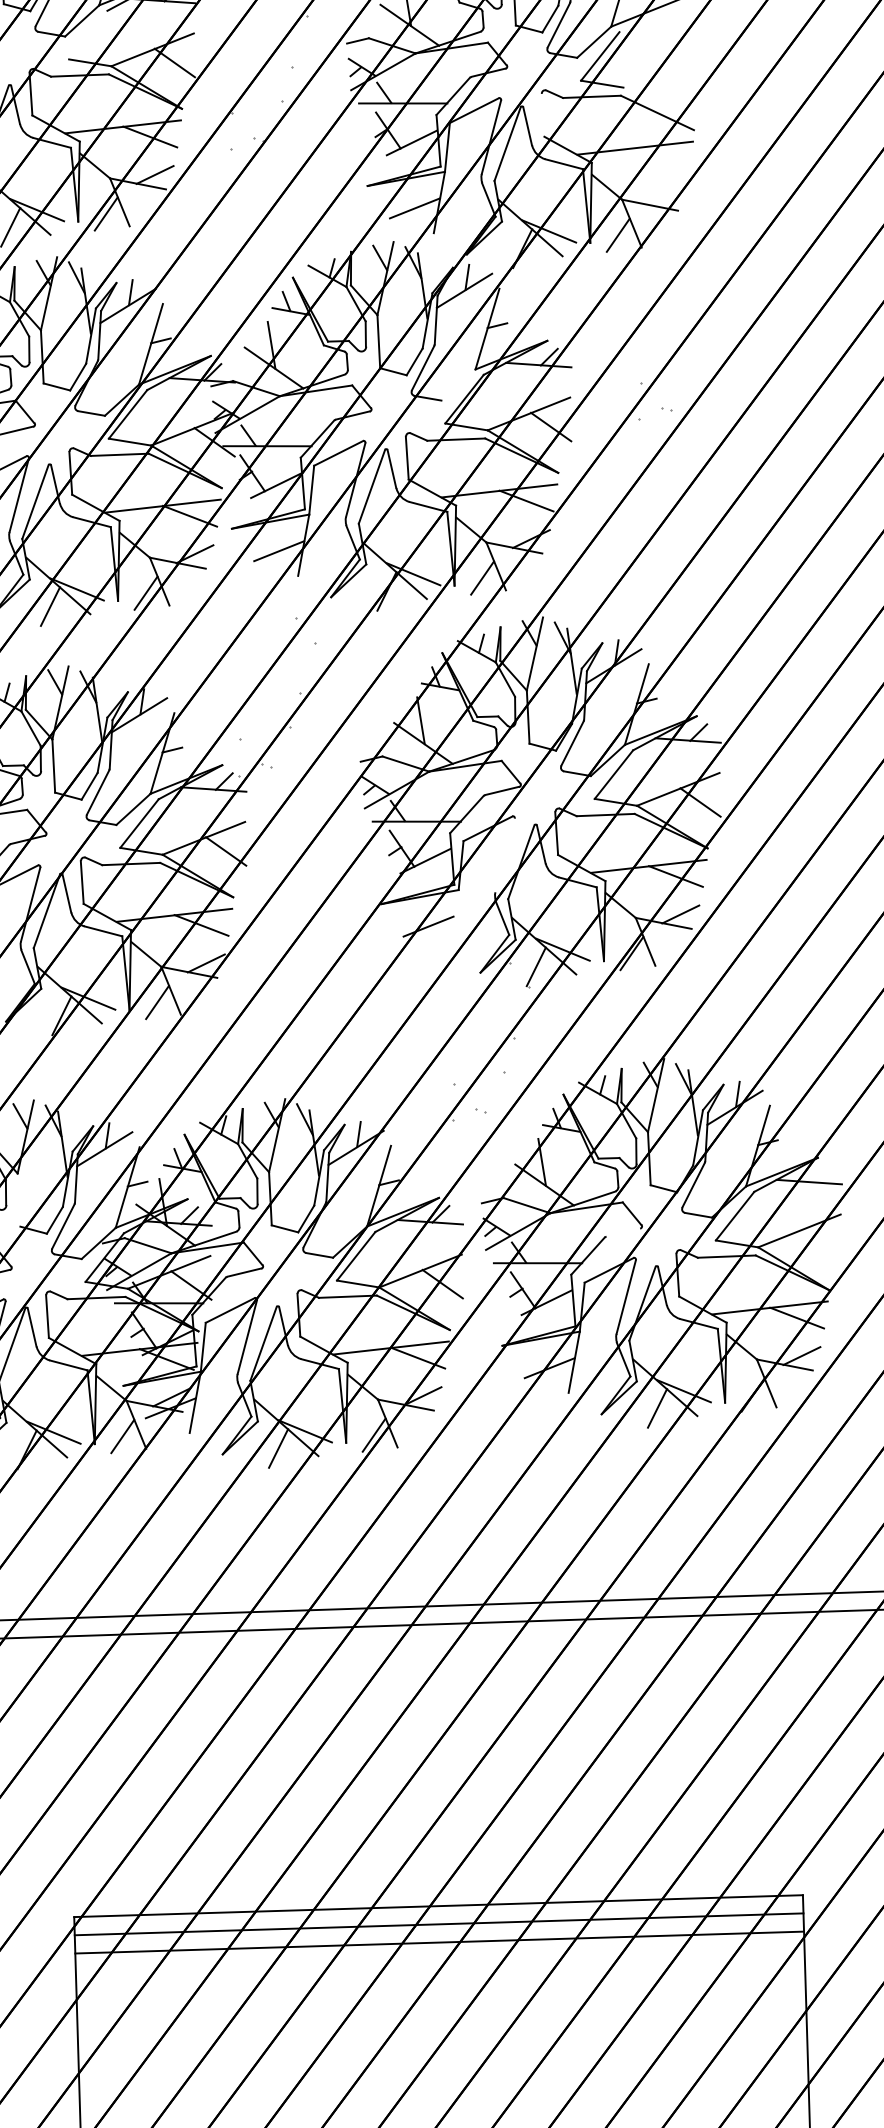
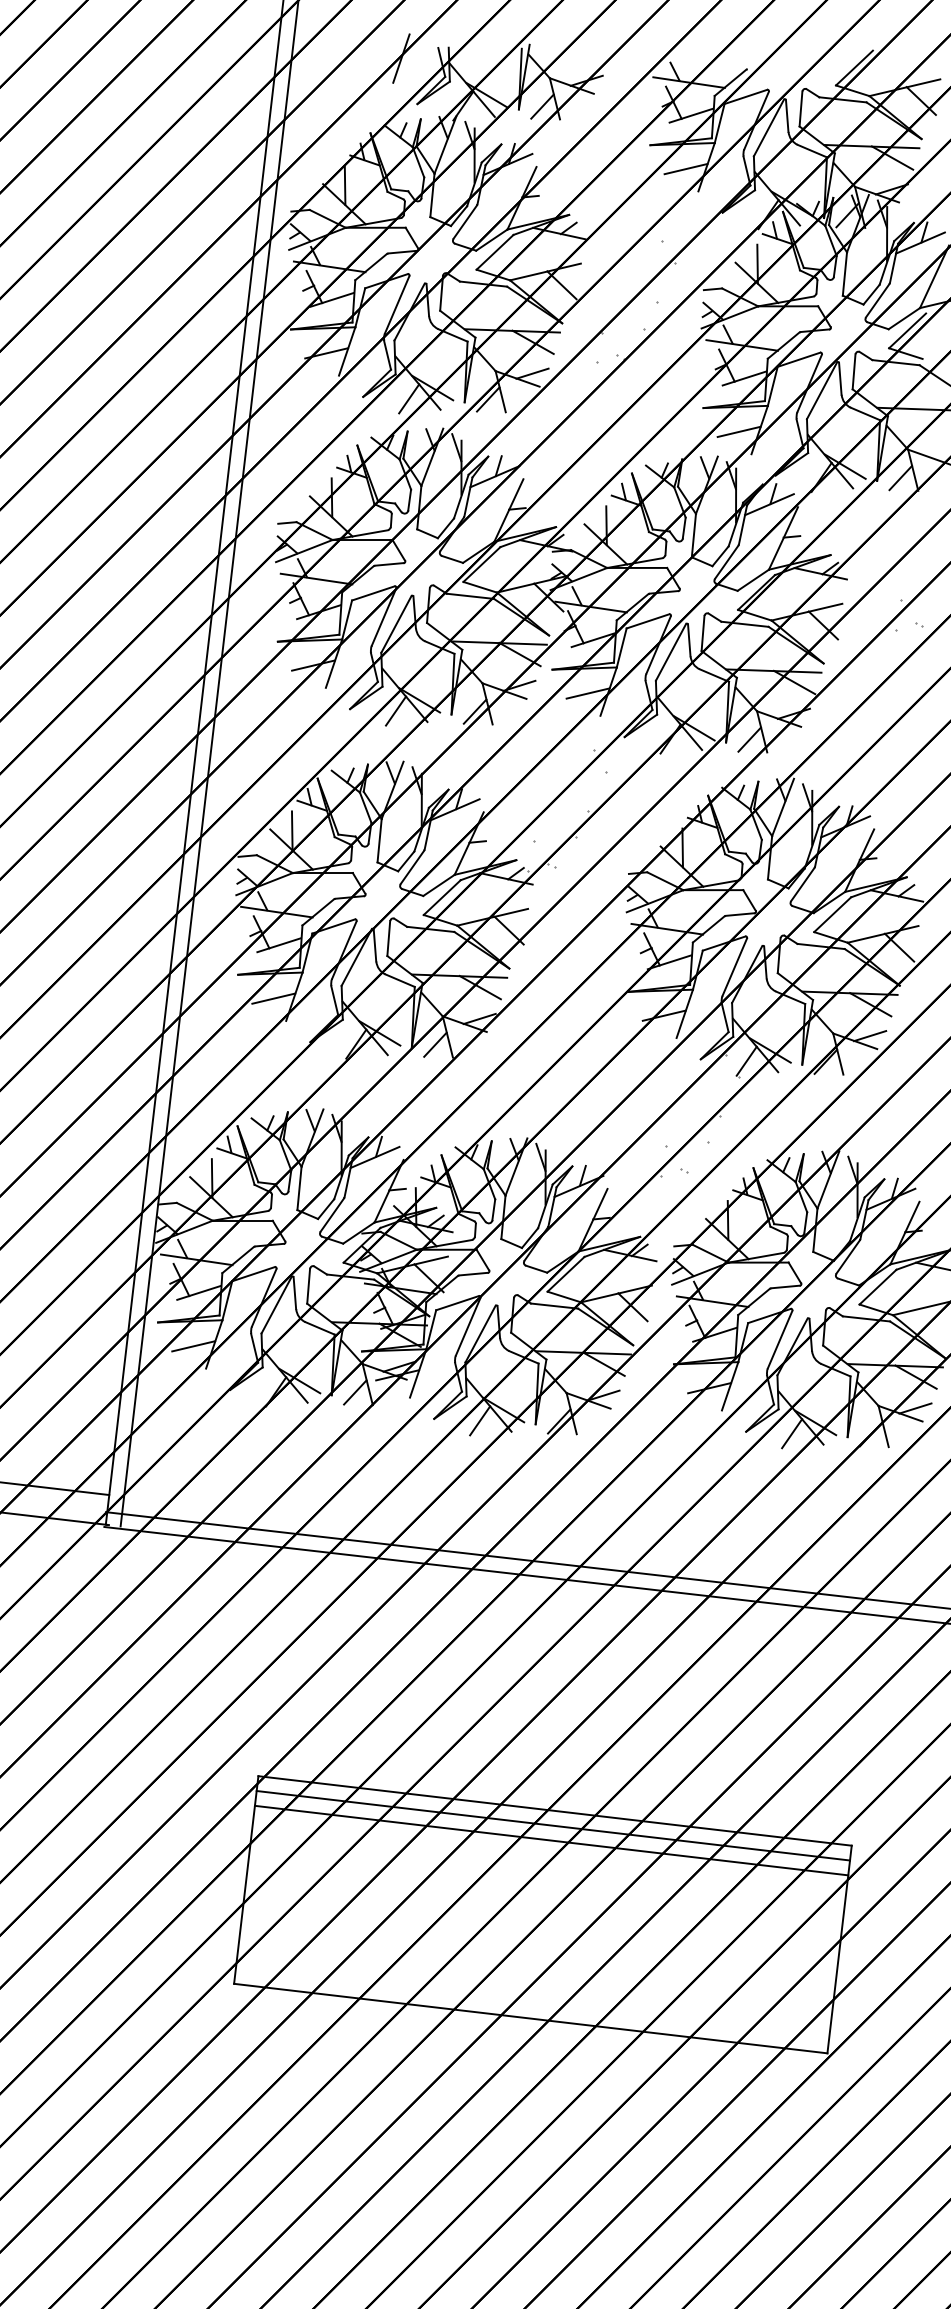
line: (87, 34) -> (494, 251), added
line: (542, 115) -> (853, 371), added
line: (457, 384) -> (752, 579), added
line: (504, 854) -> (734, 966), added
line: (452, 920) -> (684, 1013), added
line: (19, 1200) -> (299, 1188), added
line: (623, 1231) -> (785, 1286), added

